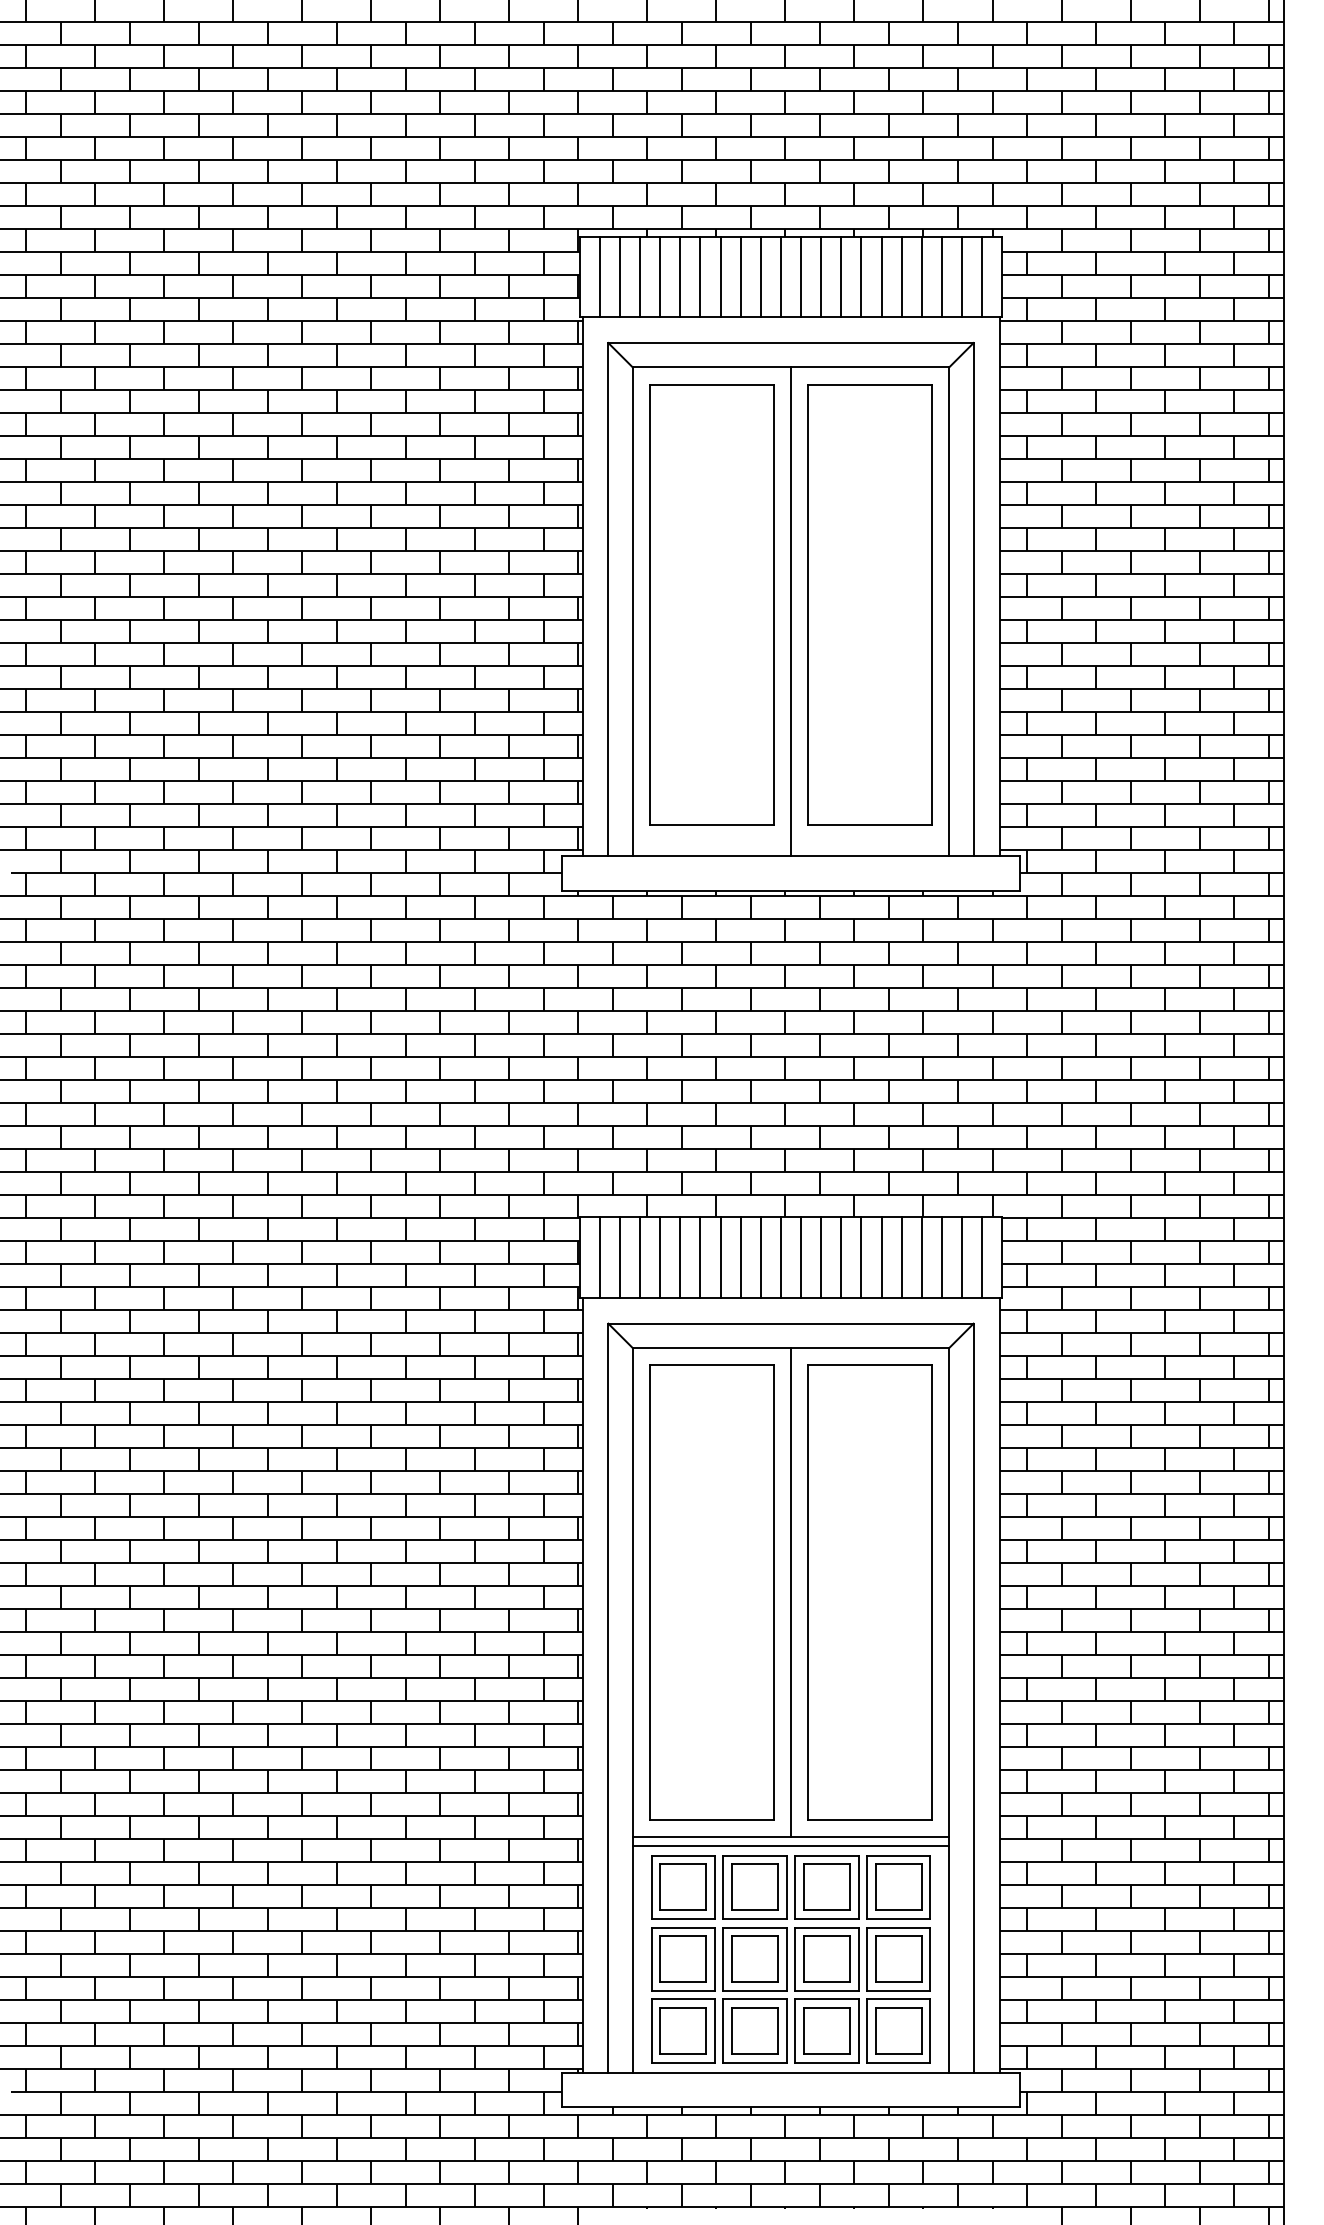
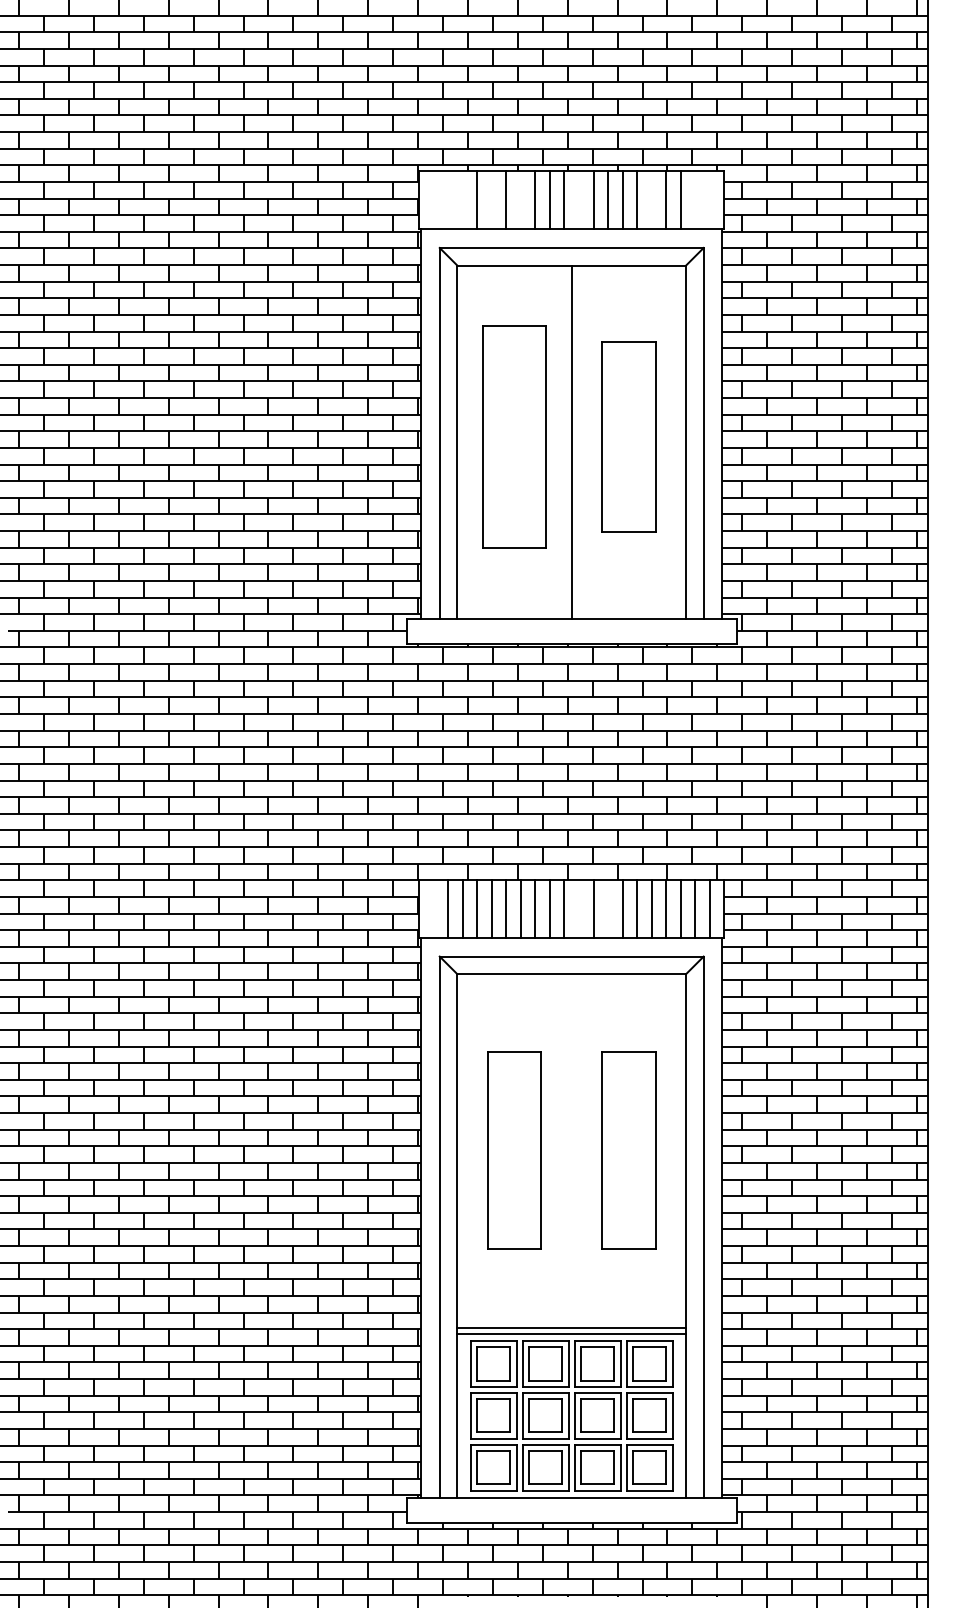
line: (599, 277) -> (433, 200), removed
line: (620, 277) -> (448, 200), removed
line: (639, 277) -> (462, 200), removed
line: (679, 277) -> (491, 200), removed
line: (720, 277) -> (520, 200), removed
line: (800, 277) -> (578, 200), removed
line: (901, 277) -> (651, 200), removed
line: (962, 277) -> (695, 200), removed
line: (981, 277) -> (709, 200), removed
part: (711, 603) -> (514, 436), size x0.7
part: (869, 603) -> (628, 436), size x0.6
line: (599, 1257) -> (433, 908), removed
line: (800, 1257) -> (578, 908), removed
line: (841, 1257) -> (608, 908), removed
part: (711, 1592) -> (514, 1150), size x0.6
line: (790, 1592) -> (571, 1150), removed
part: (869, 1592) -> (628, 1150), size x0.6

